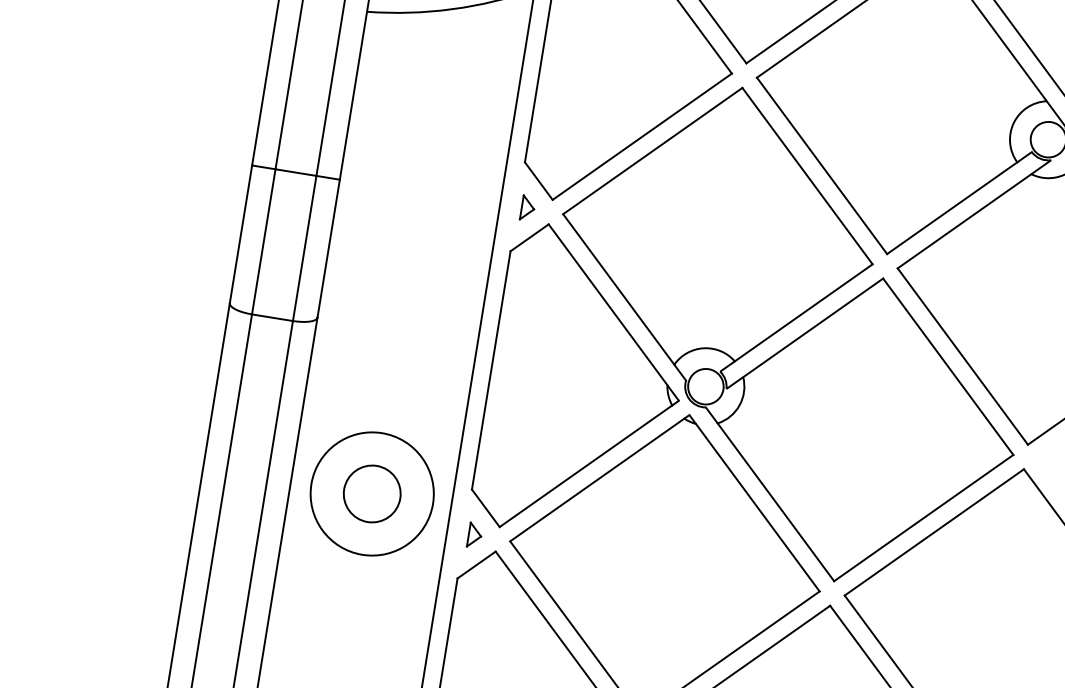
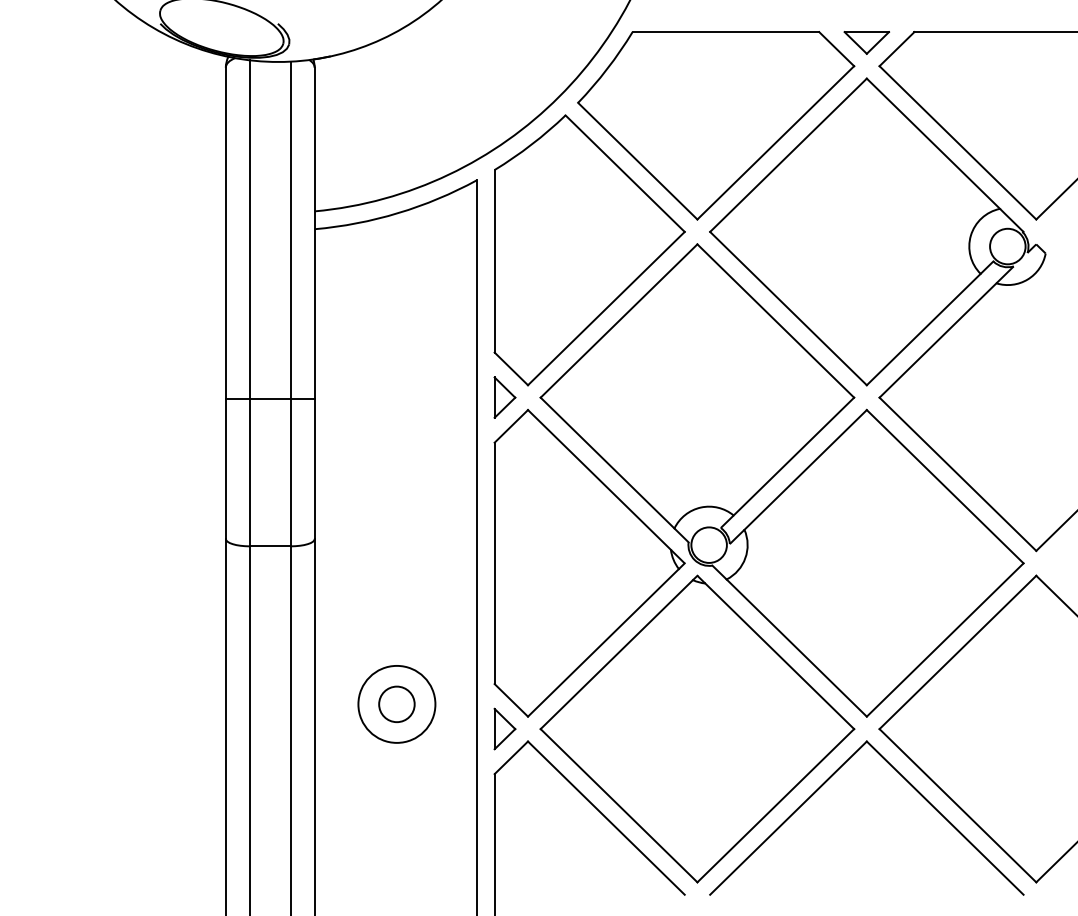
part: (527, 208) -> (504, 397), size x1.67
circle: (371, 493) -> (396, 703), size x0.62
circle: (371, 494) -> (396, 704), size x0.62
part: (474, 534) -> (504, 728), size x1.67

